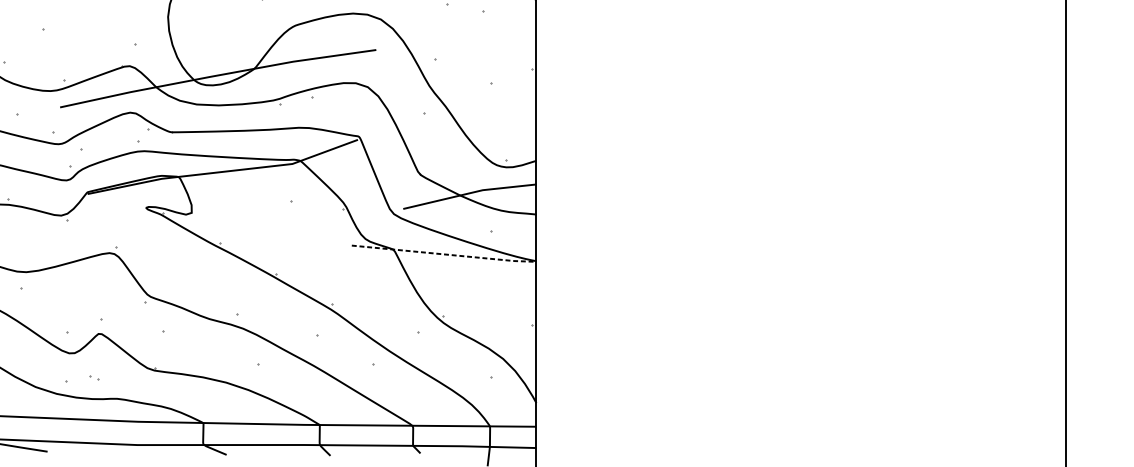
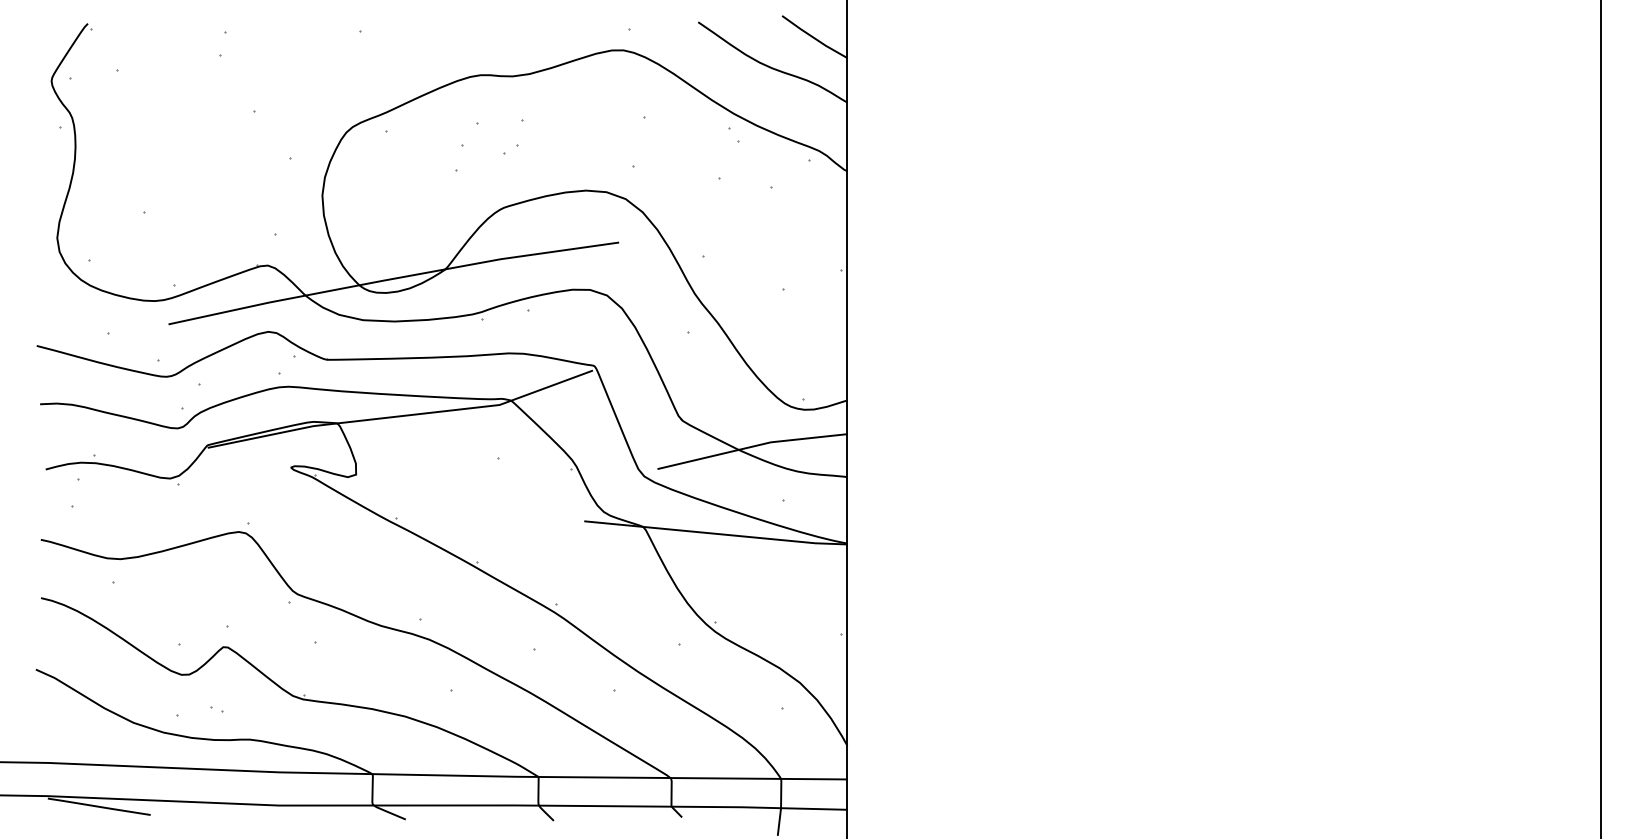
line: (445, 254) -> (717, 533), dashed -> solid

